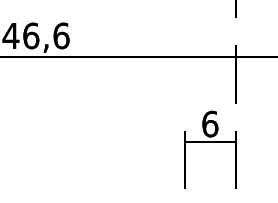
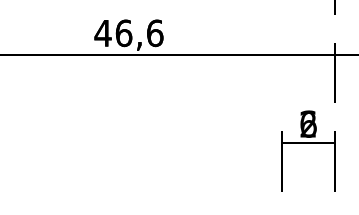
text: (210, 123) -> (308, 123), 6 -> 2

